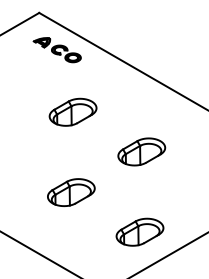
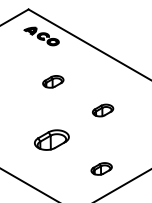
part: (73, 111) -> (53, 81), size x0.6
part: (140, 151) -> (102, 110), size x0.6
part: (139, 231) -> (101, 168), size x0.6

